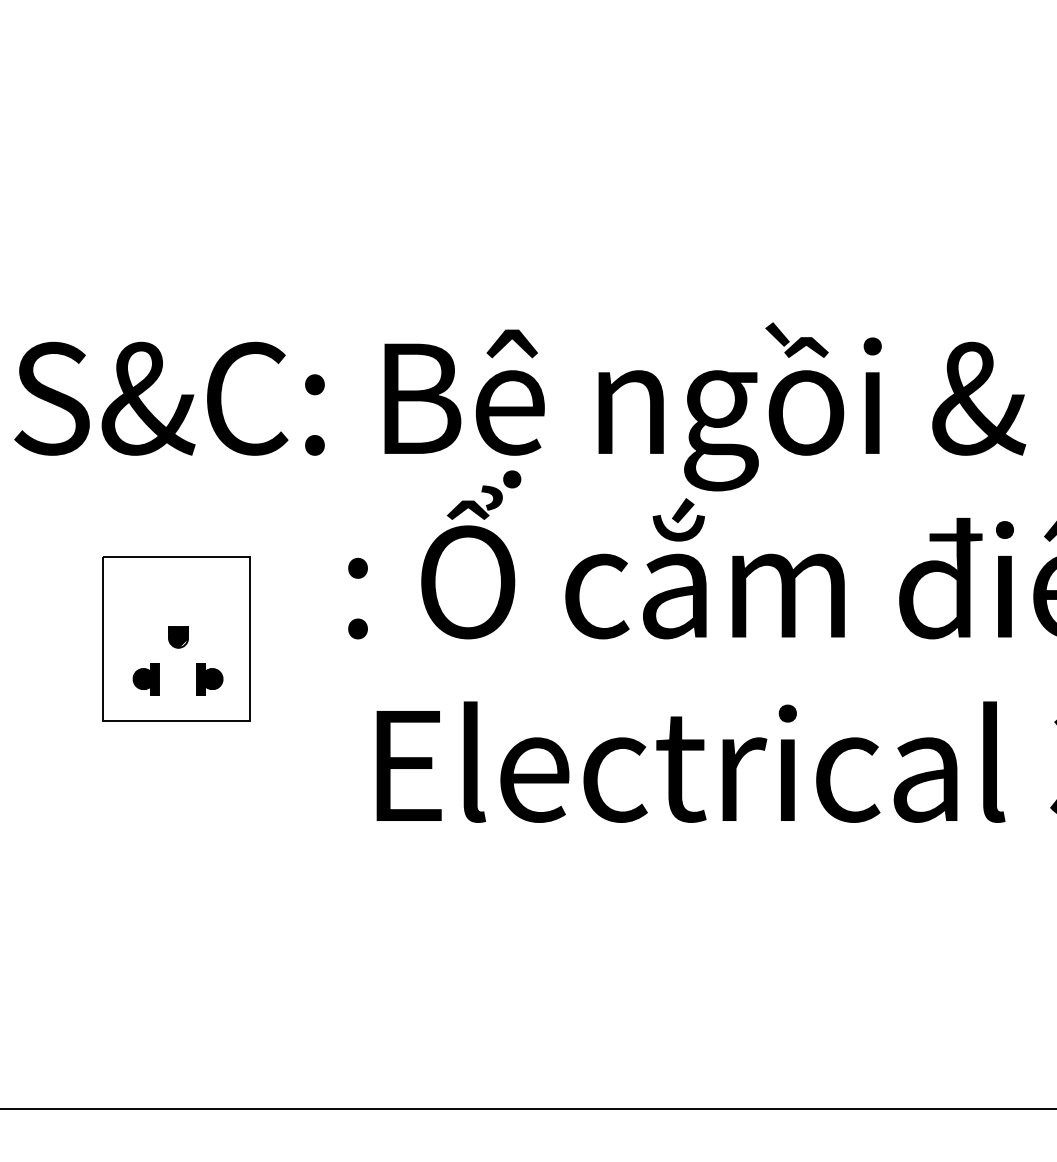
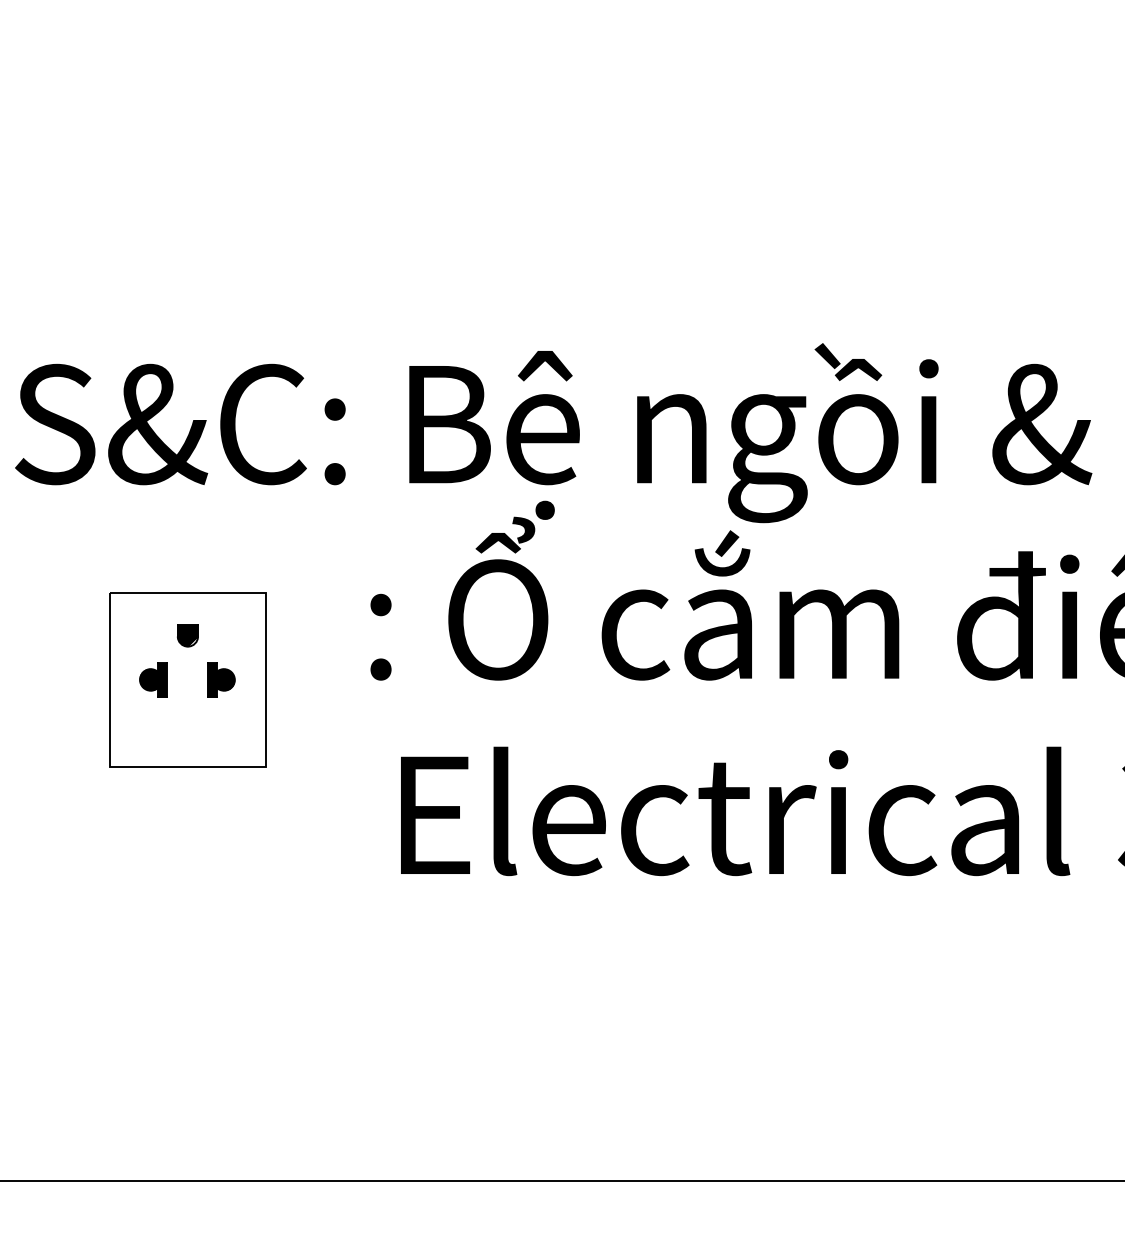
part: (178, 648) -> (187, 647), moved

